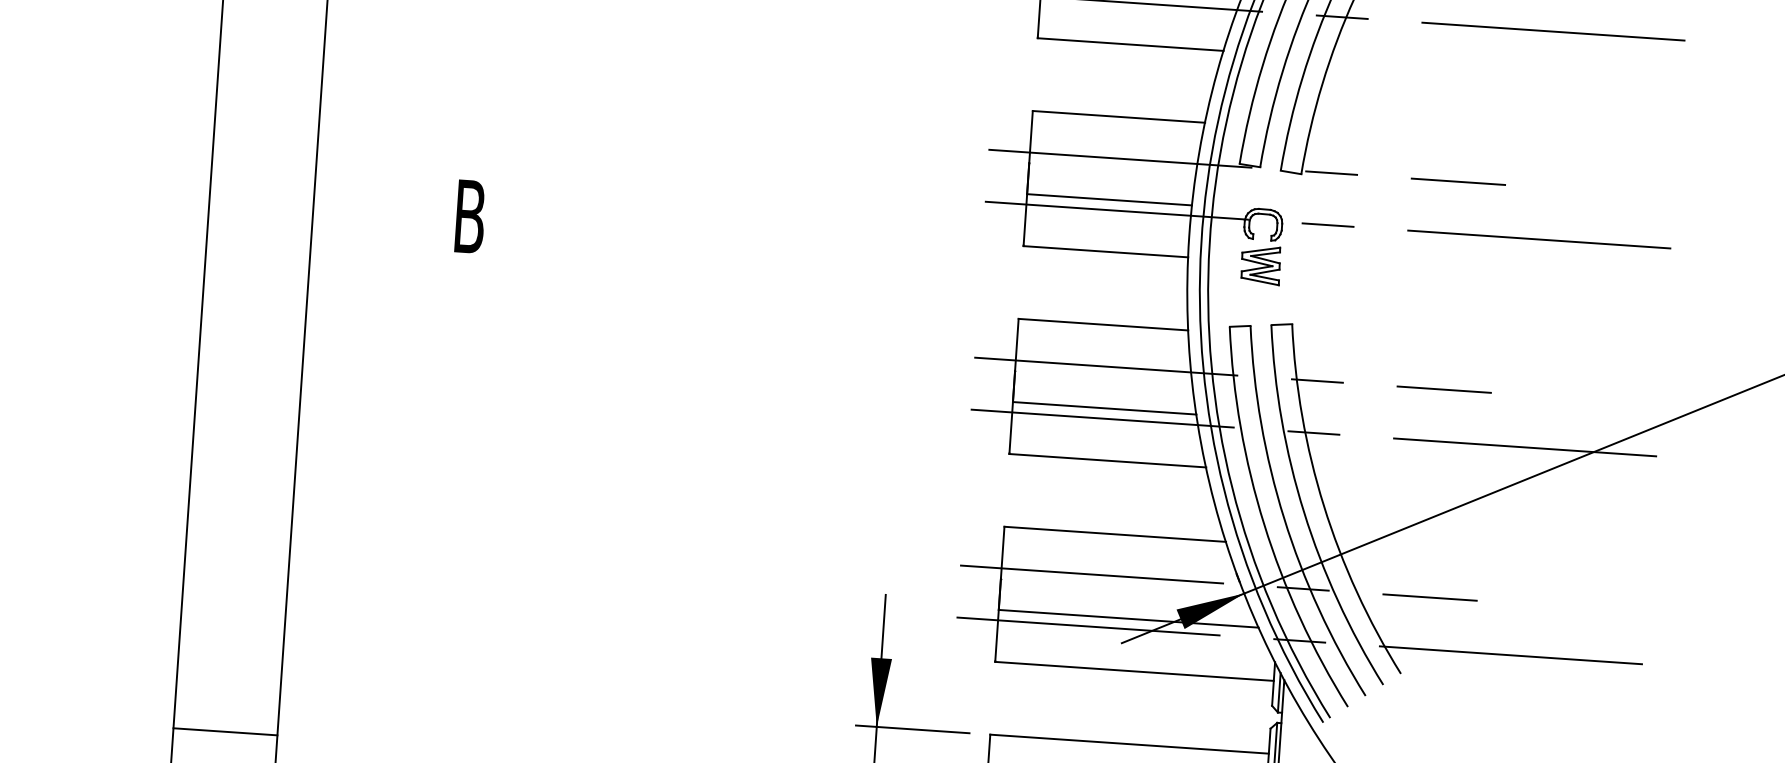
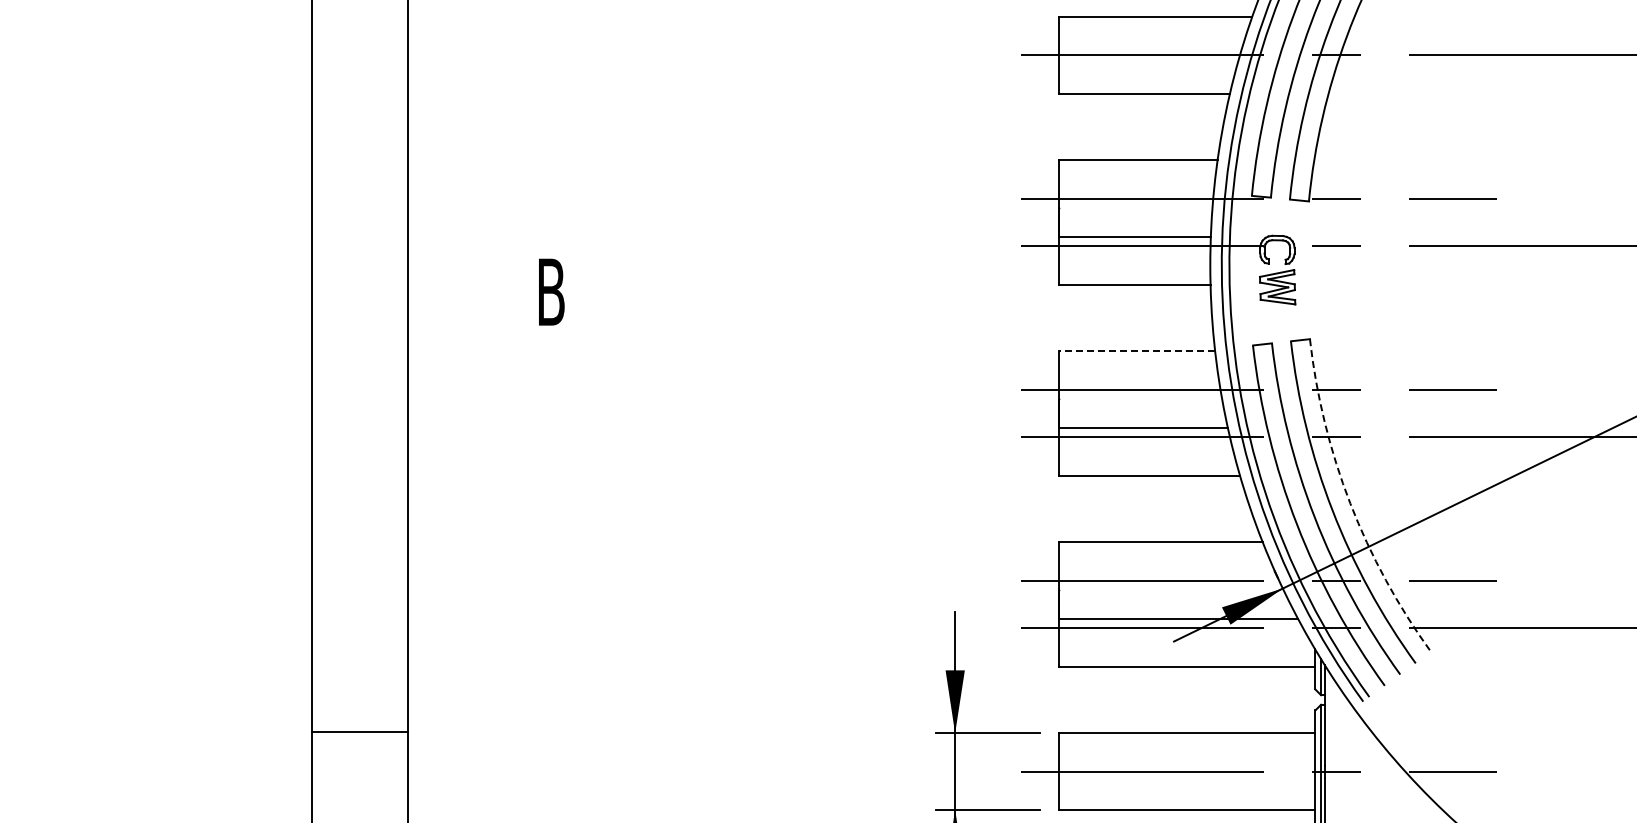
line: (1103, 324) -> (1137, 351), solid -> dashed
arc: (1324, 506) -> (1350, 503), solid -> dashed
line: (225, 731) -> (359, 732), moved

